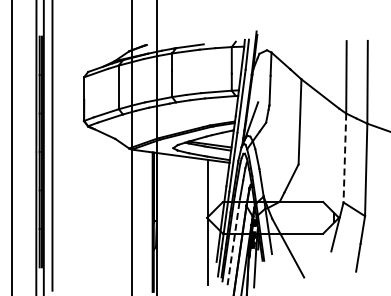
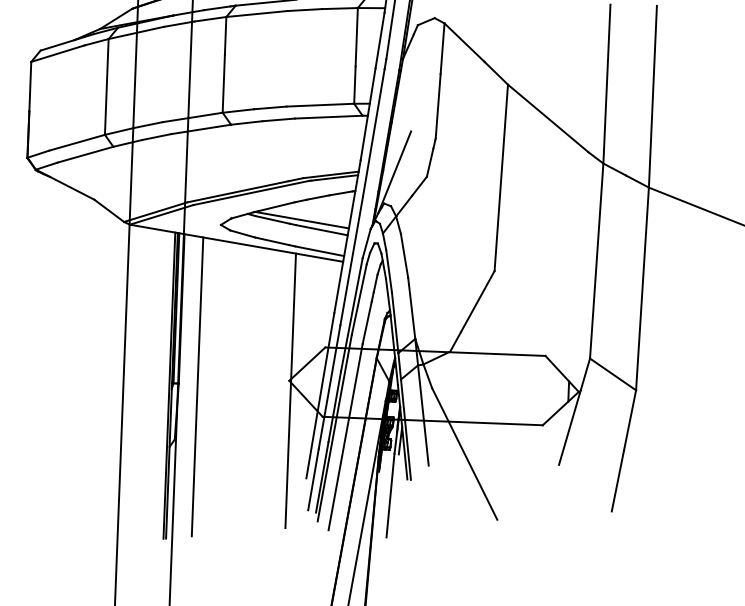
line: (344, 158) -> (595, 262), dashed -> solid
line: (165, 222) -> (197, 387), added
line: (233, 242) -> (345, 437), dashed -> solid

